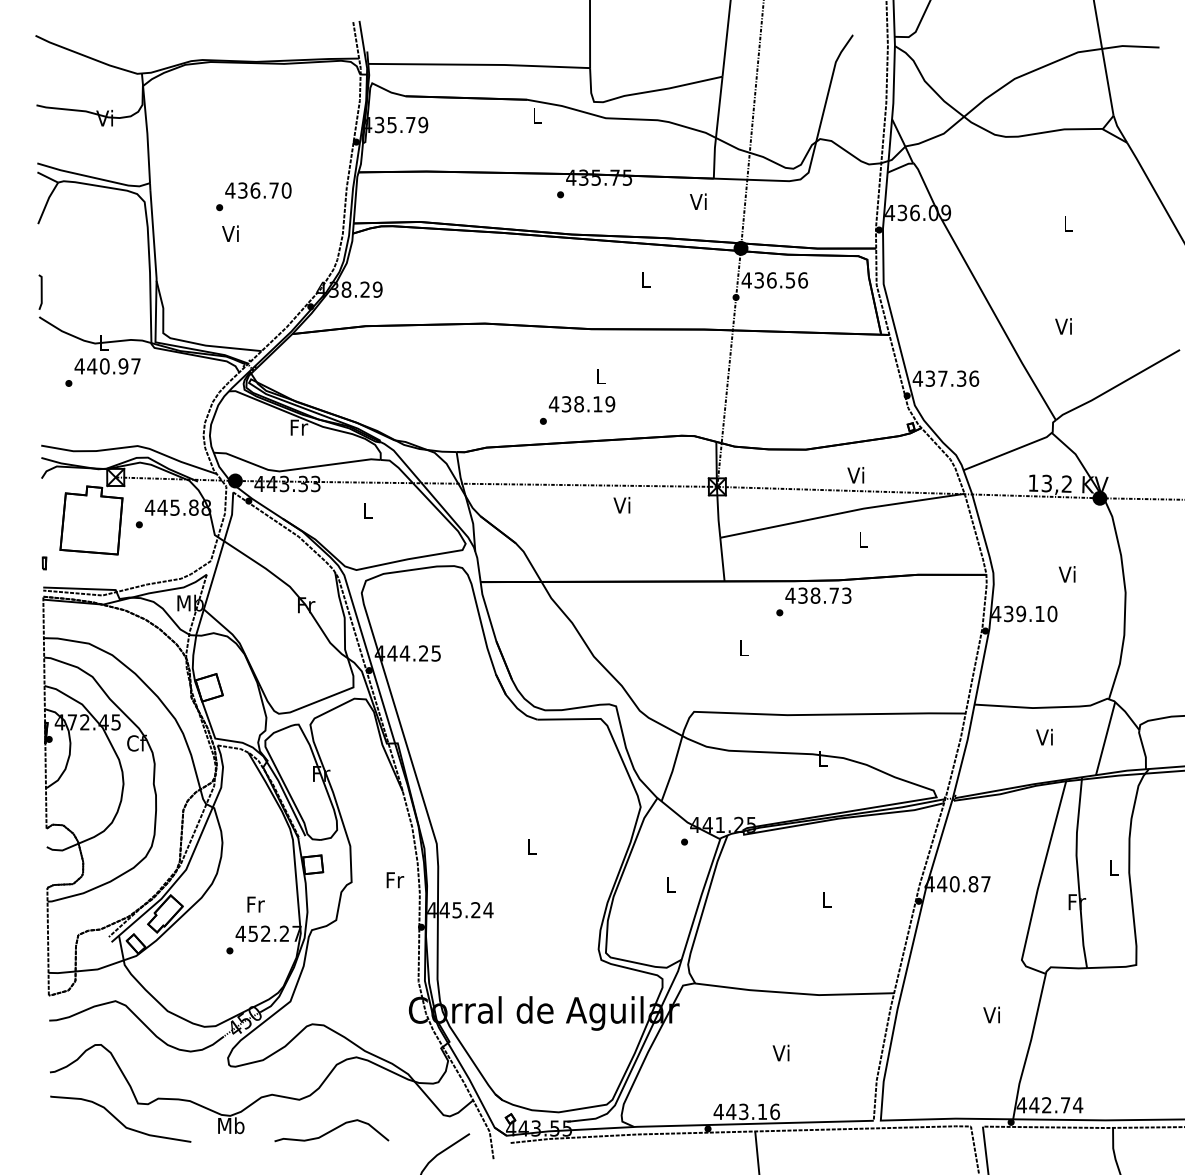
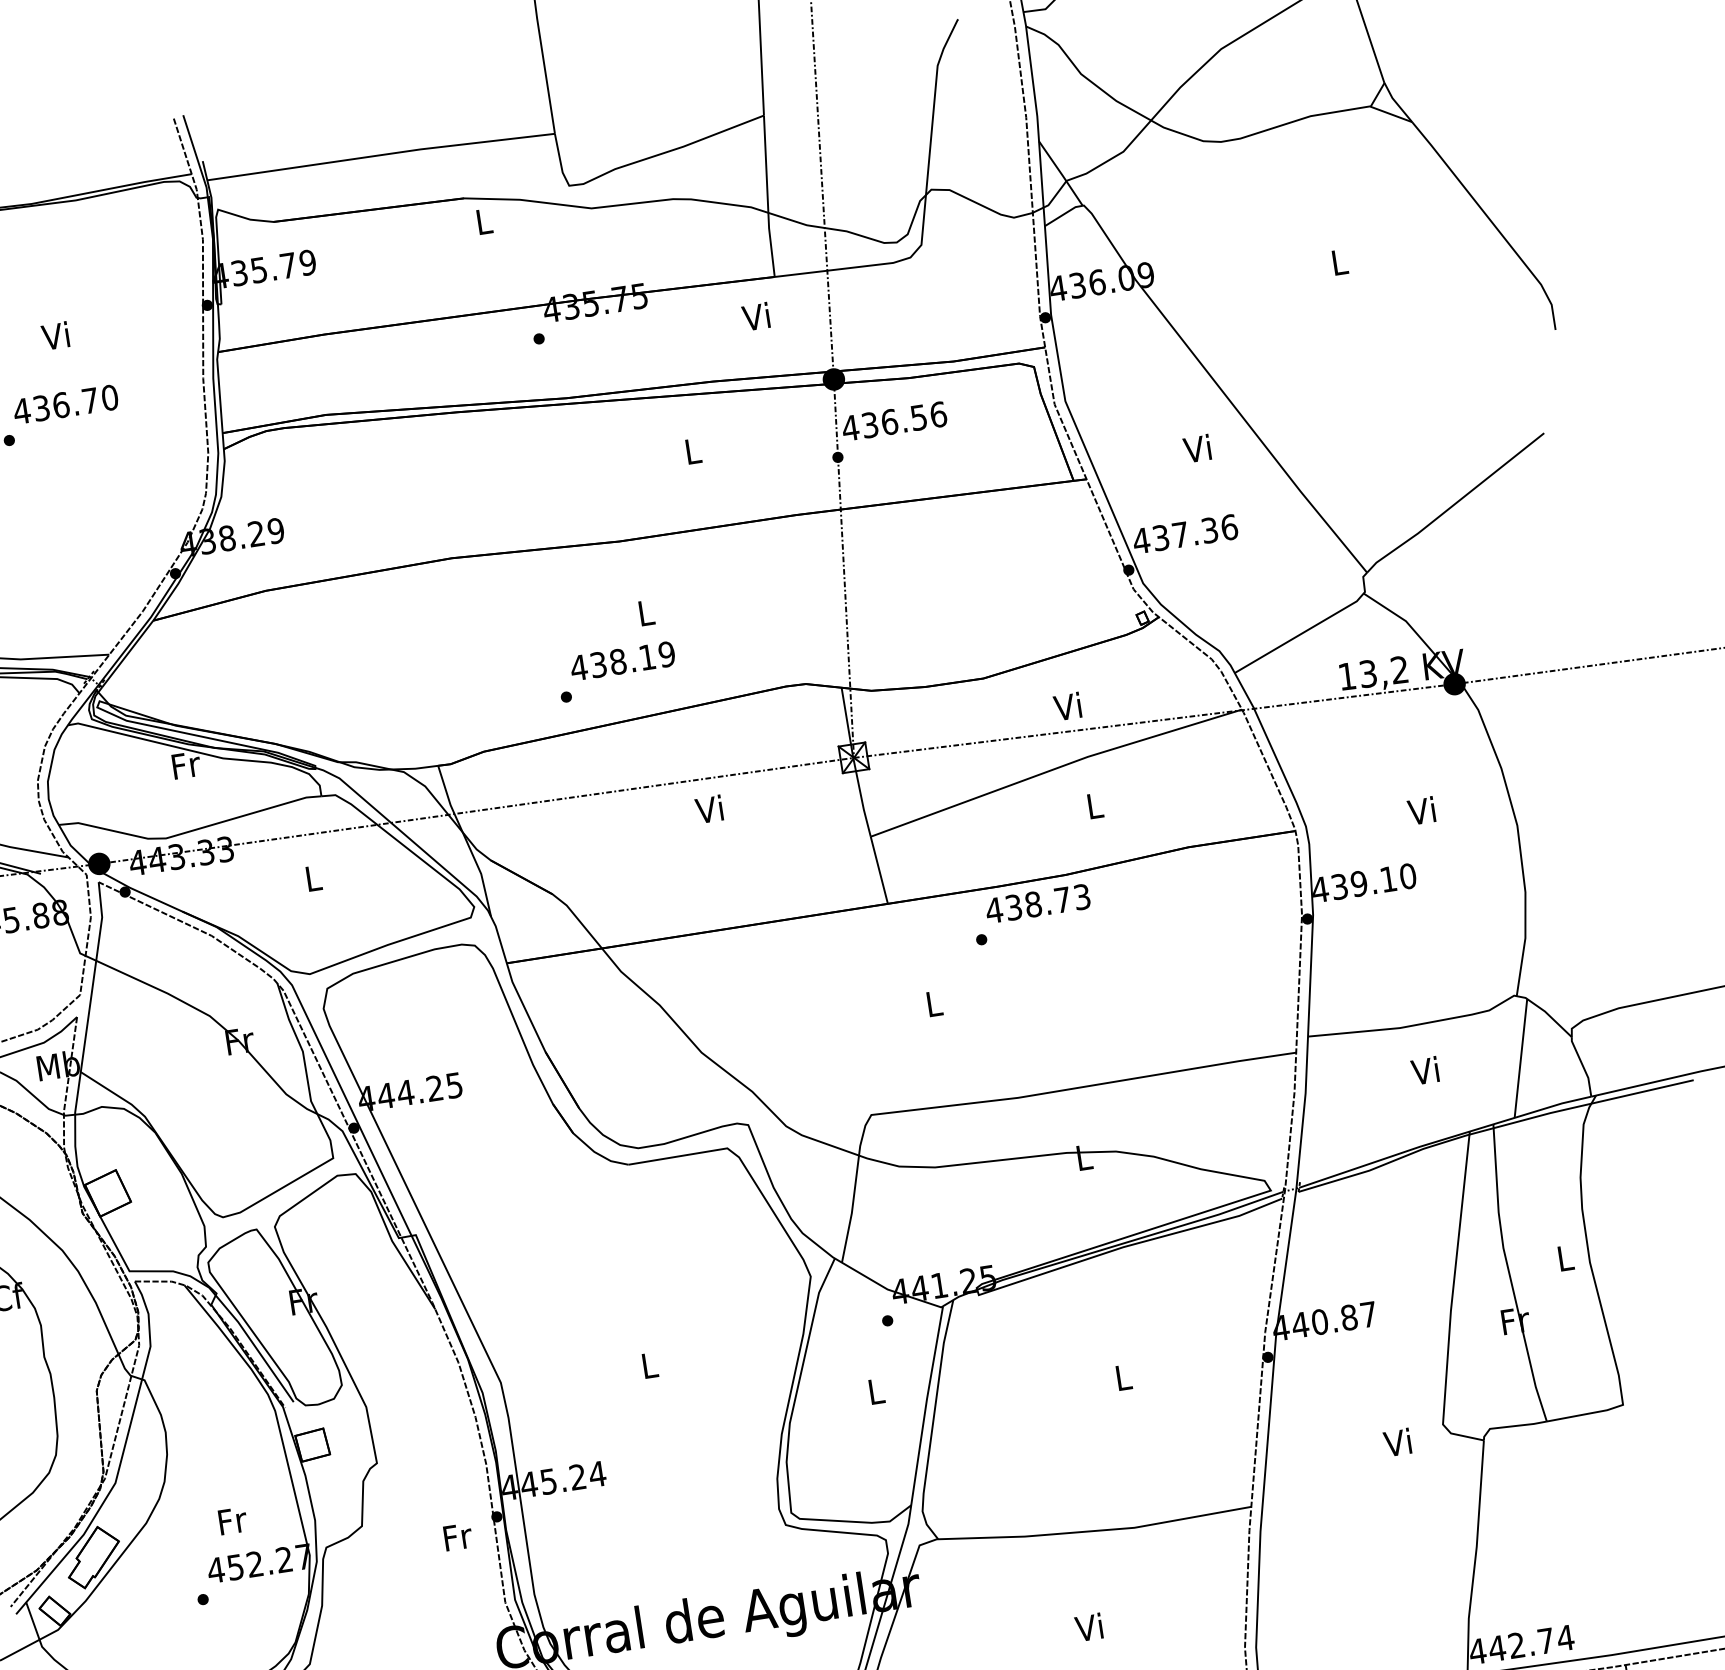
text: (230, 233) -> (55, 335), moved
text: (1063, 326) -> (1197, 448), moved
text: (395, 880) -> (458, 1537), moved
text: (991, 1014) -> (1397, 1441), moved

